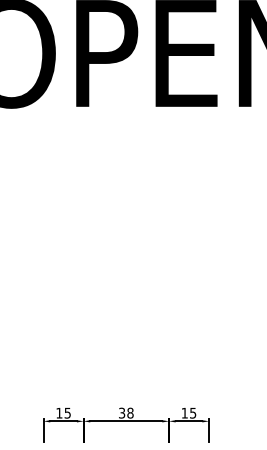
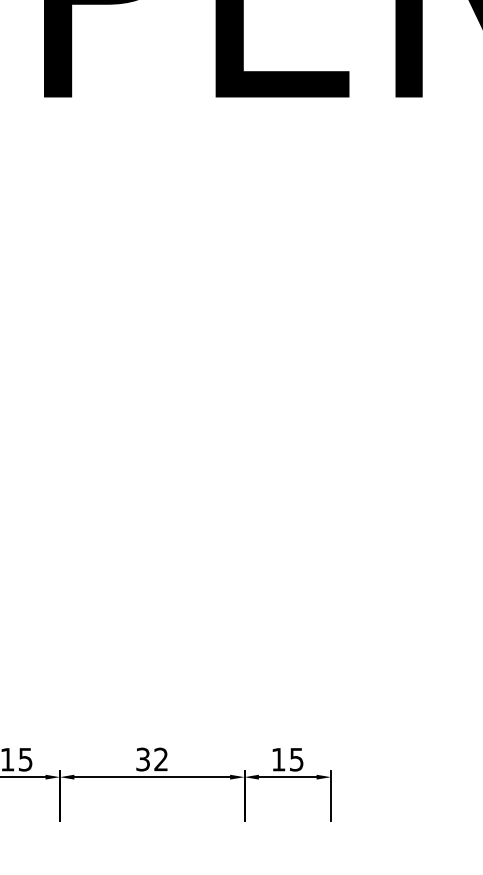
text: (130, 412) -> (161, 758), 38 -> 32

